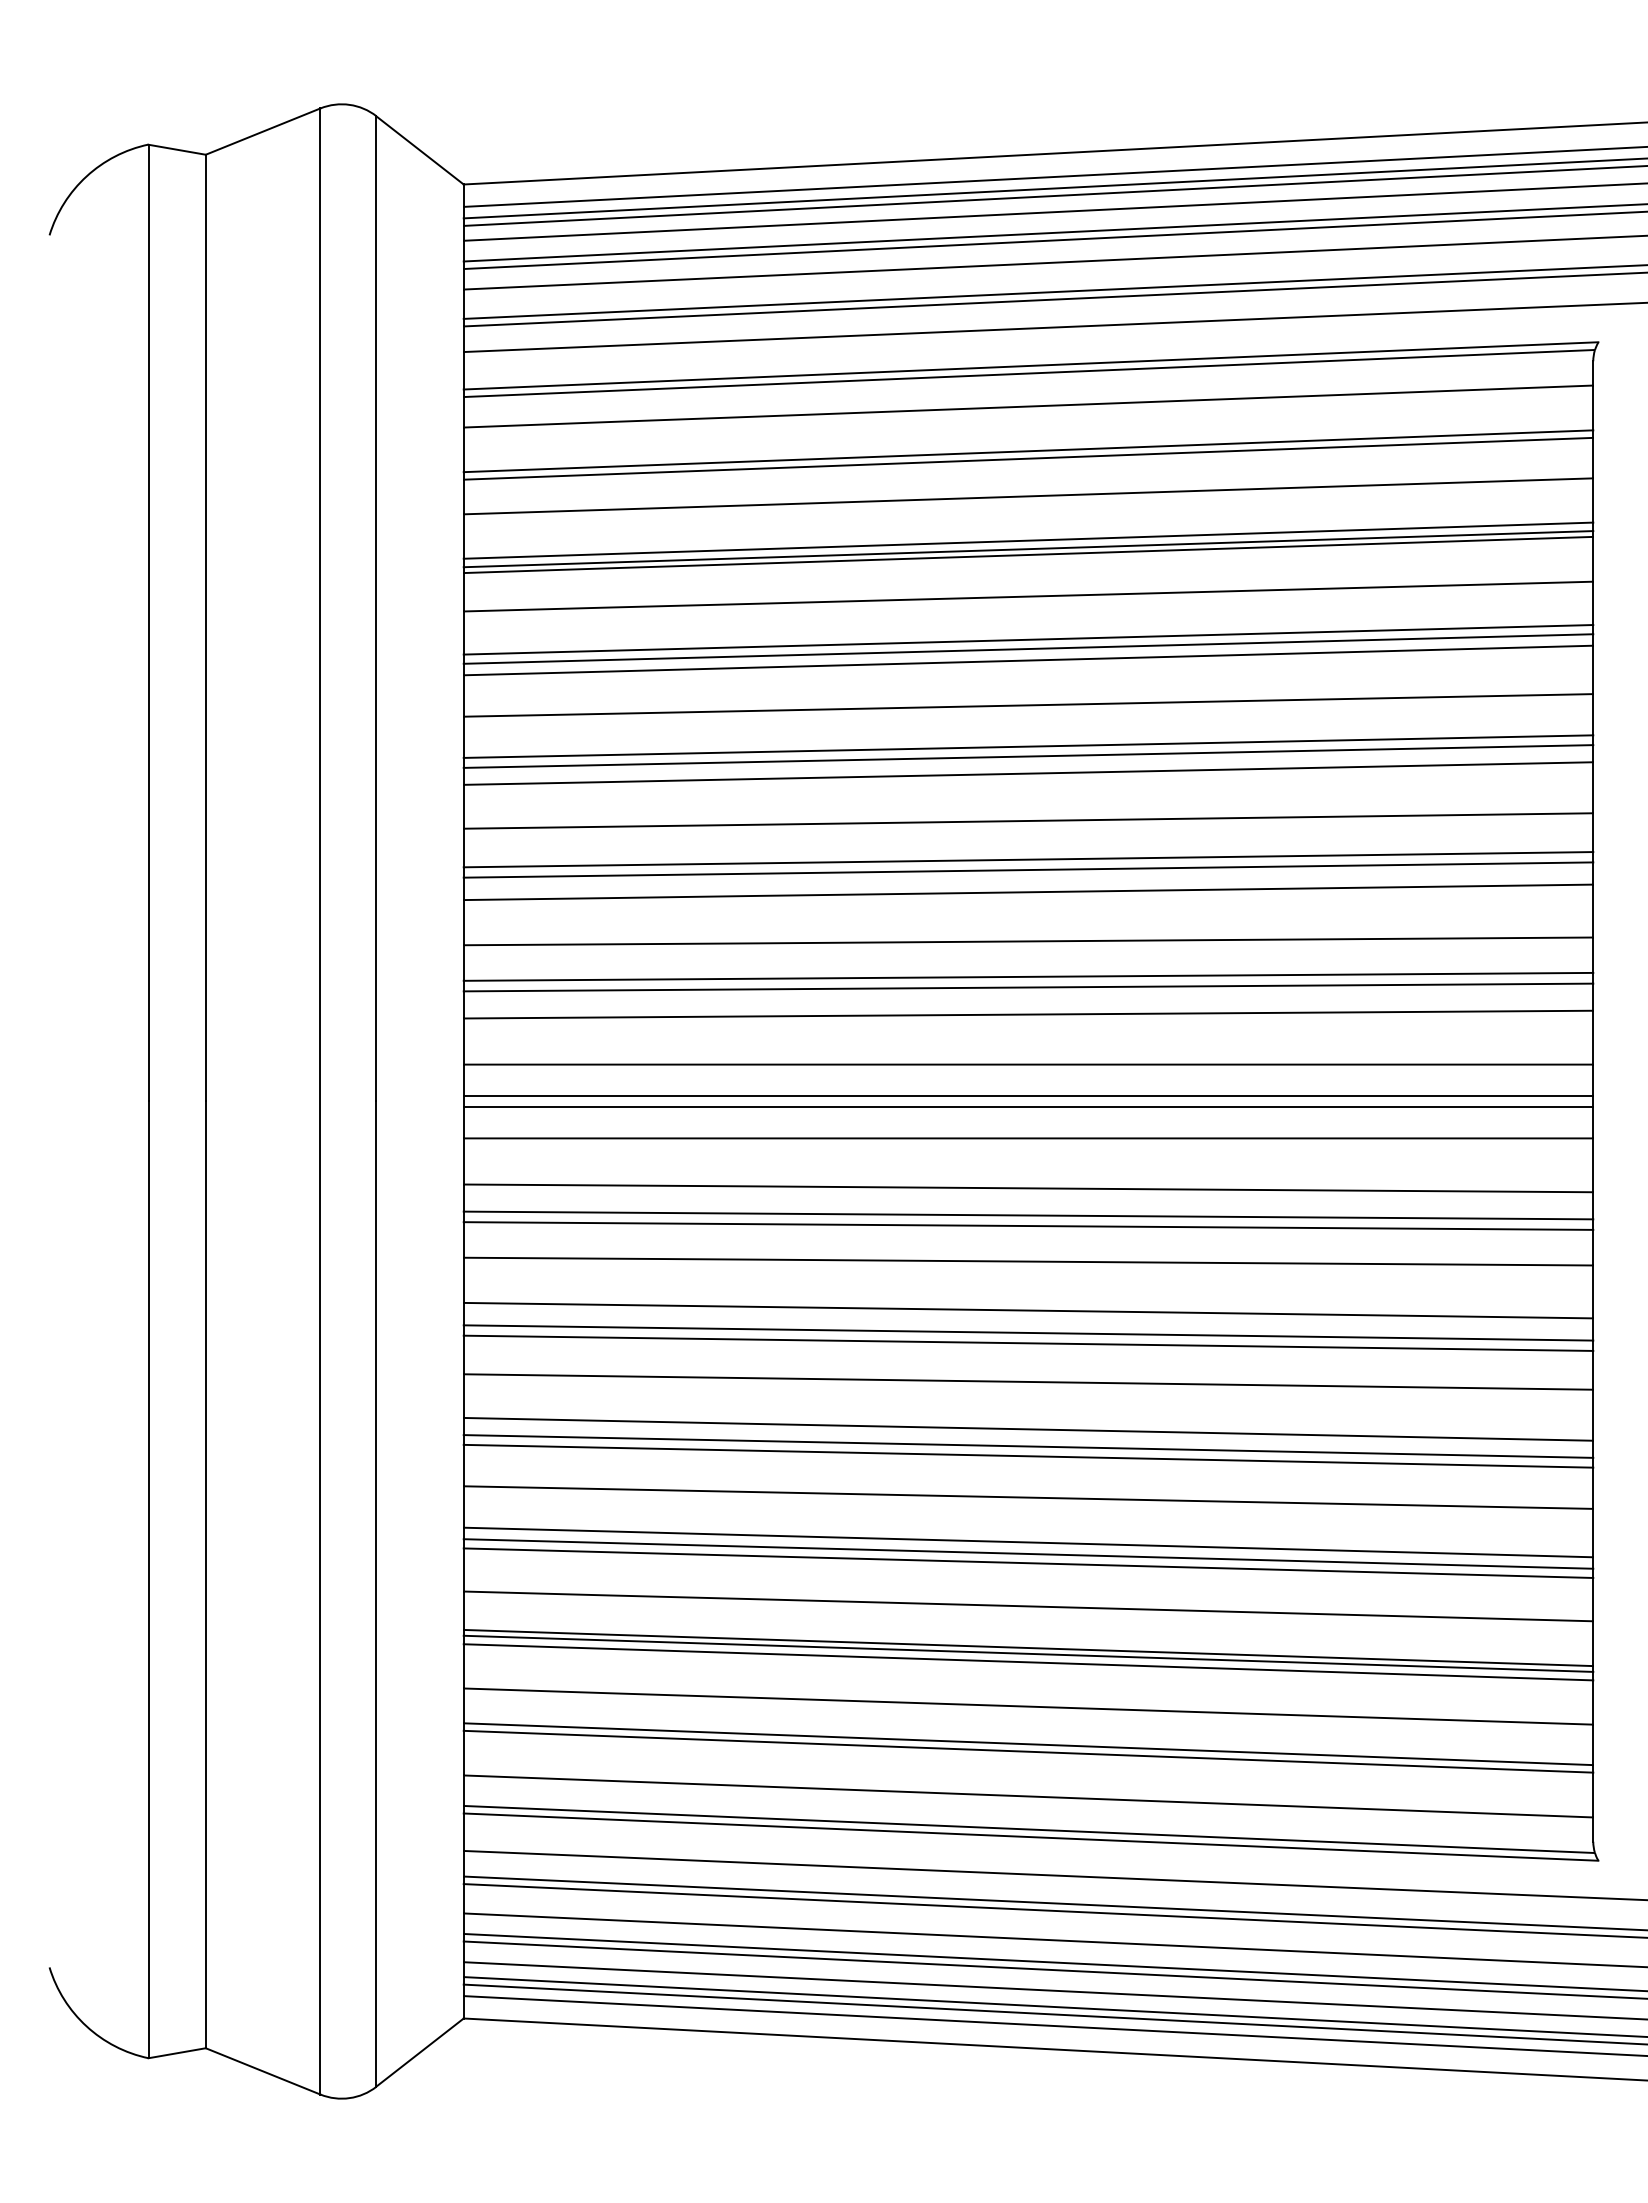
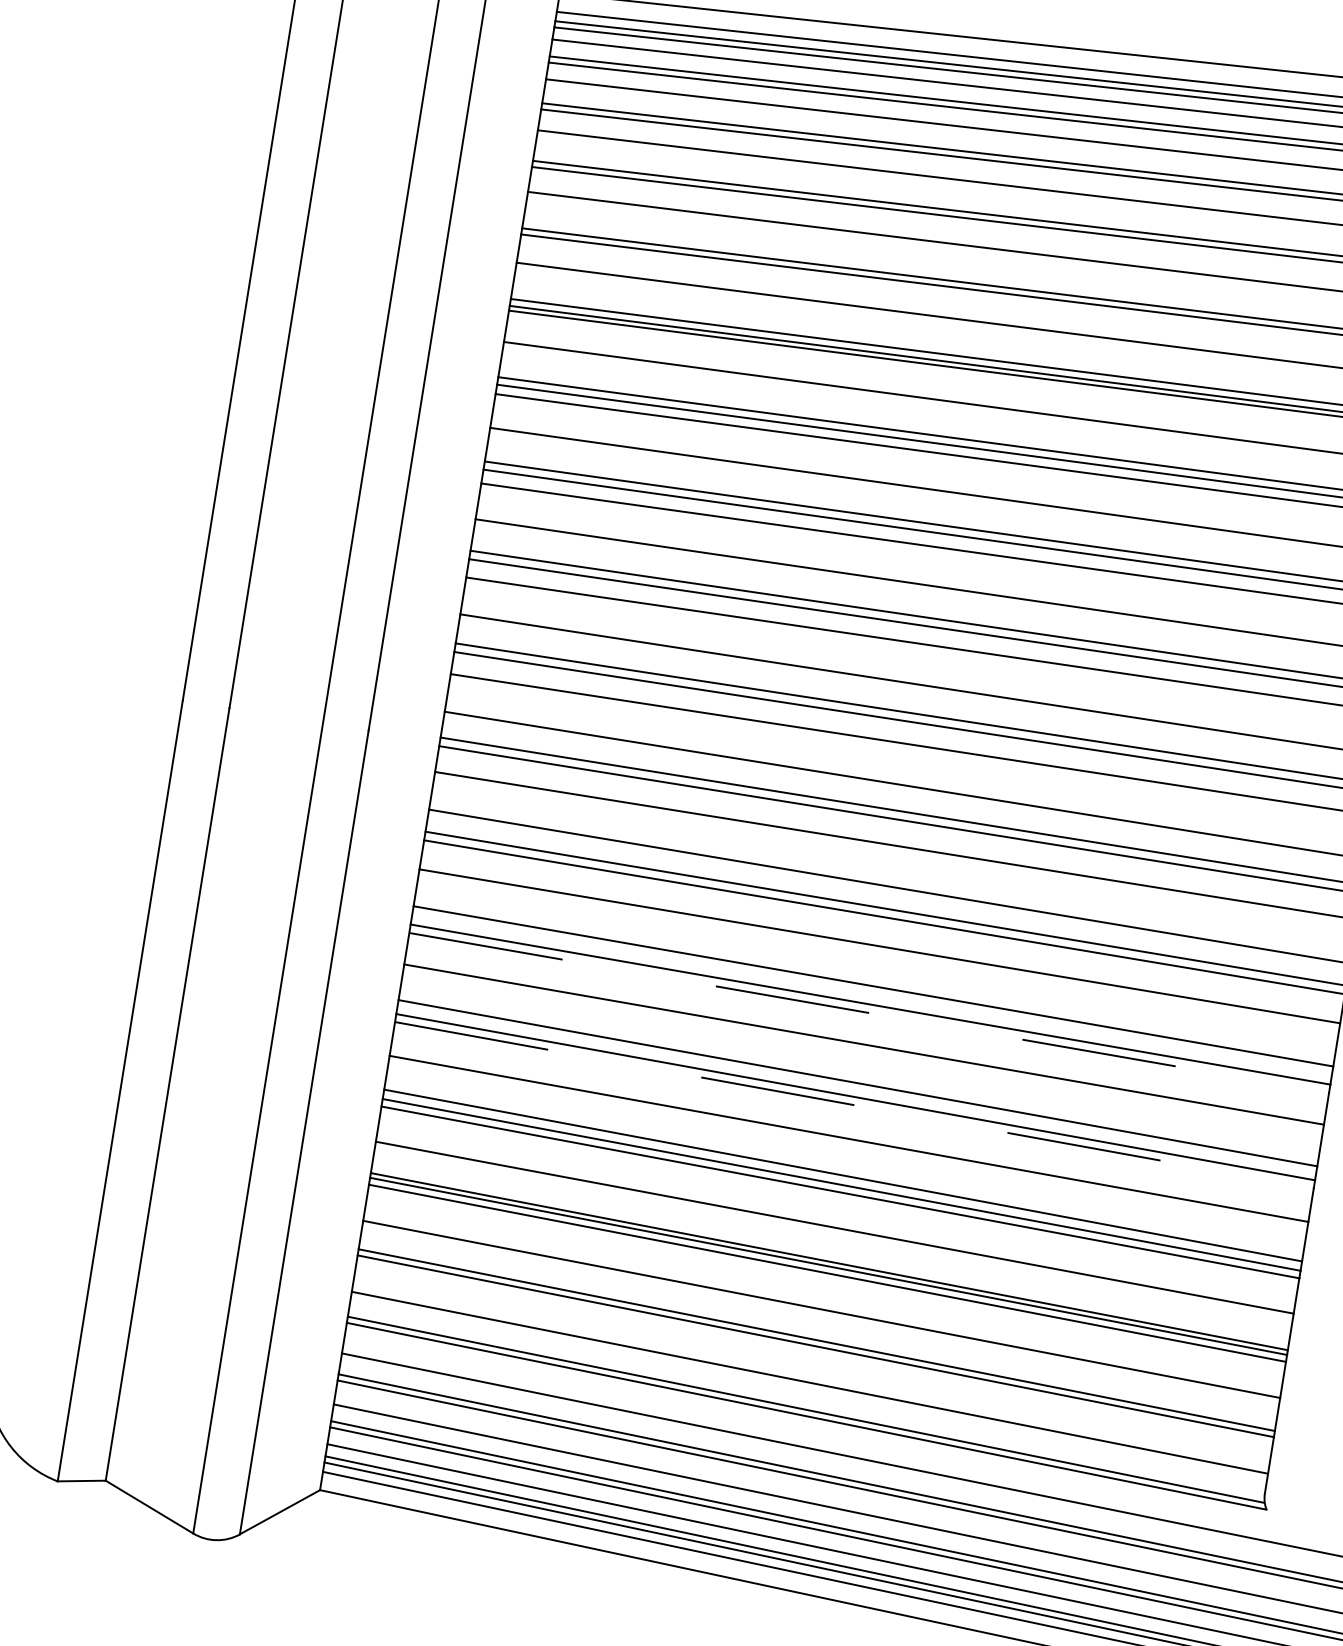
line: (1028, 1343) -> (869, 1013), solid -> dashed
line: (1028, 1456) -> (854, 1105), solid -> dashed

